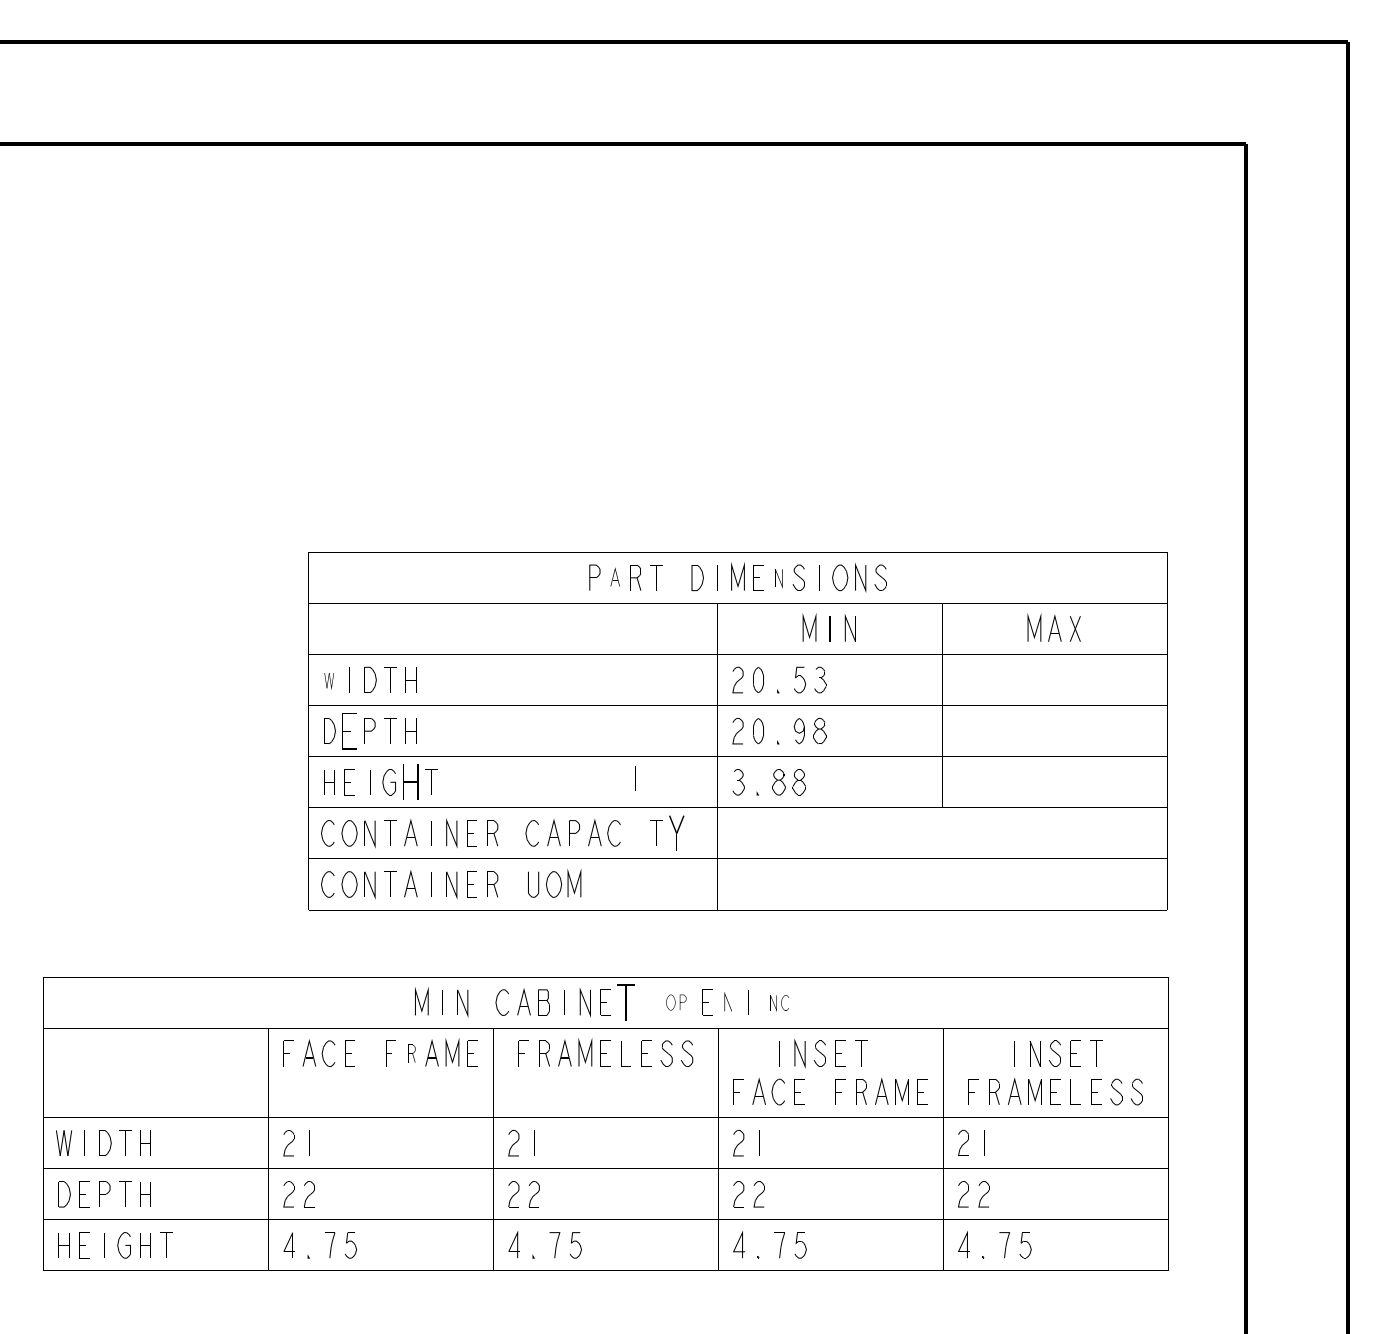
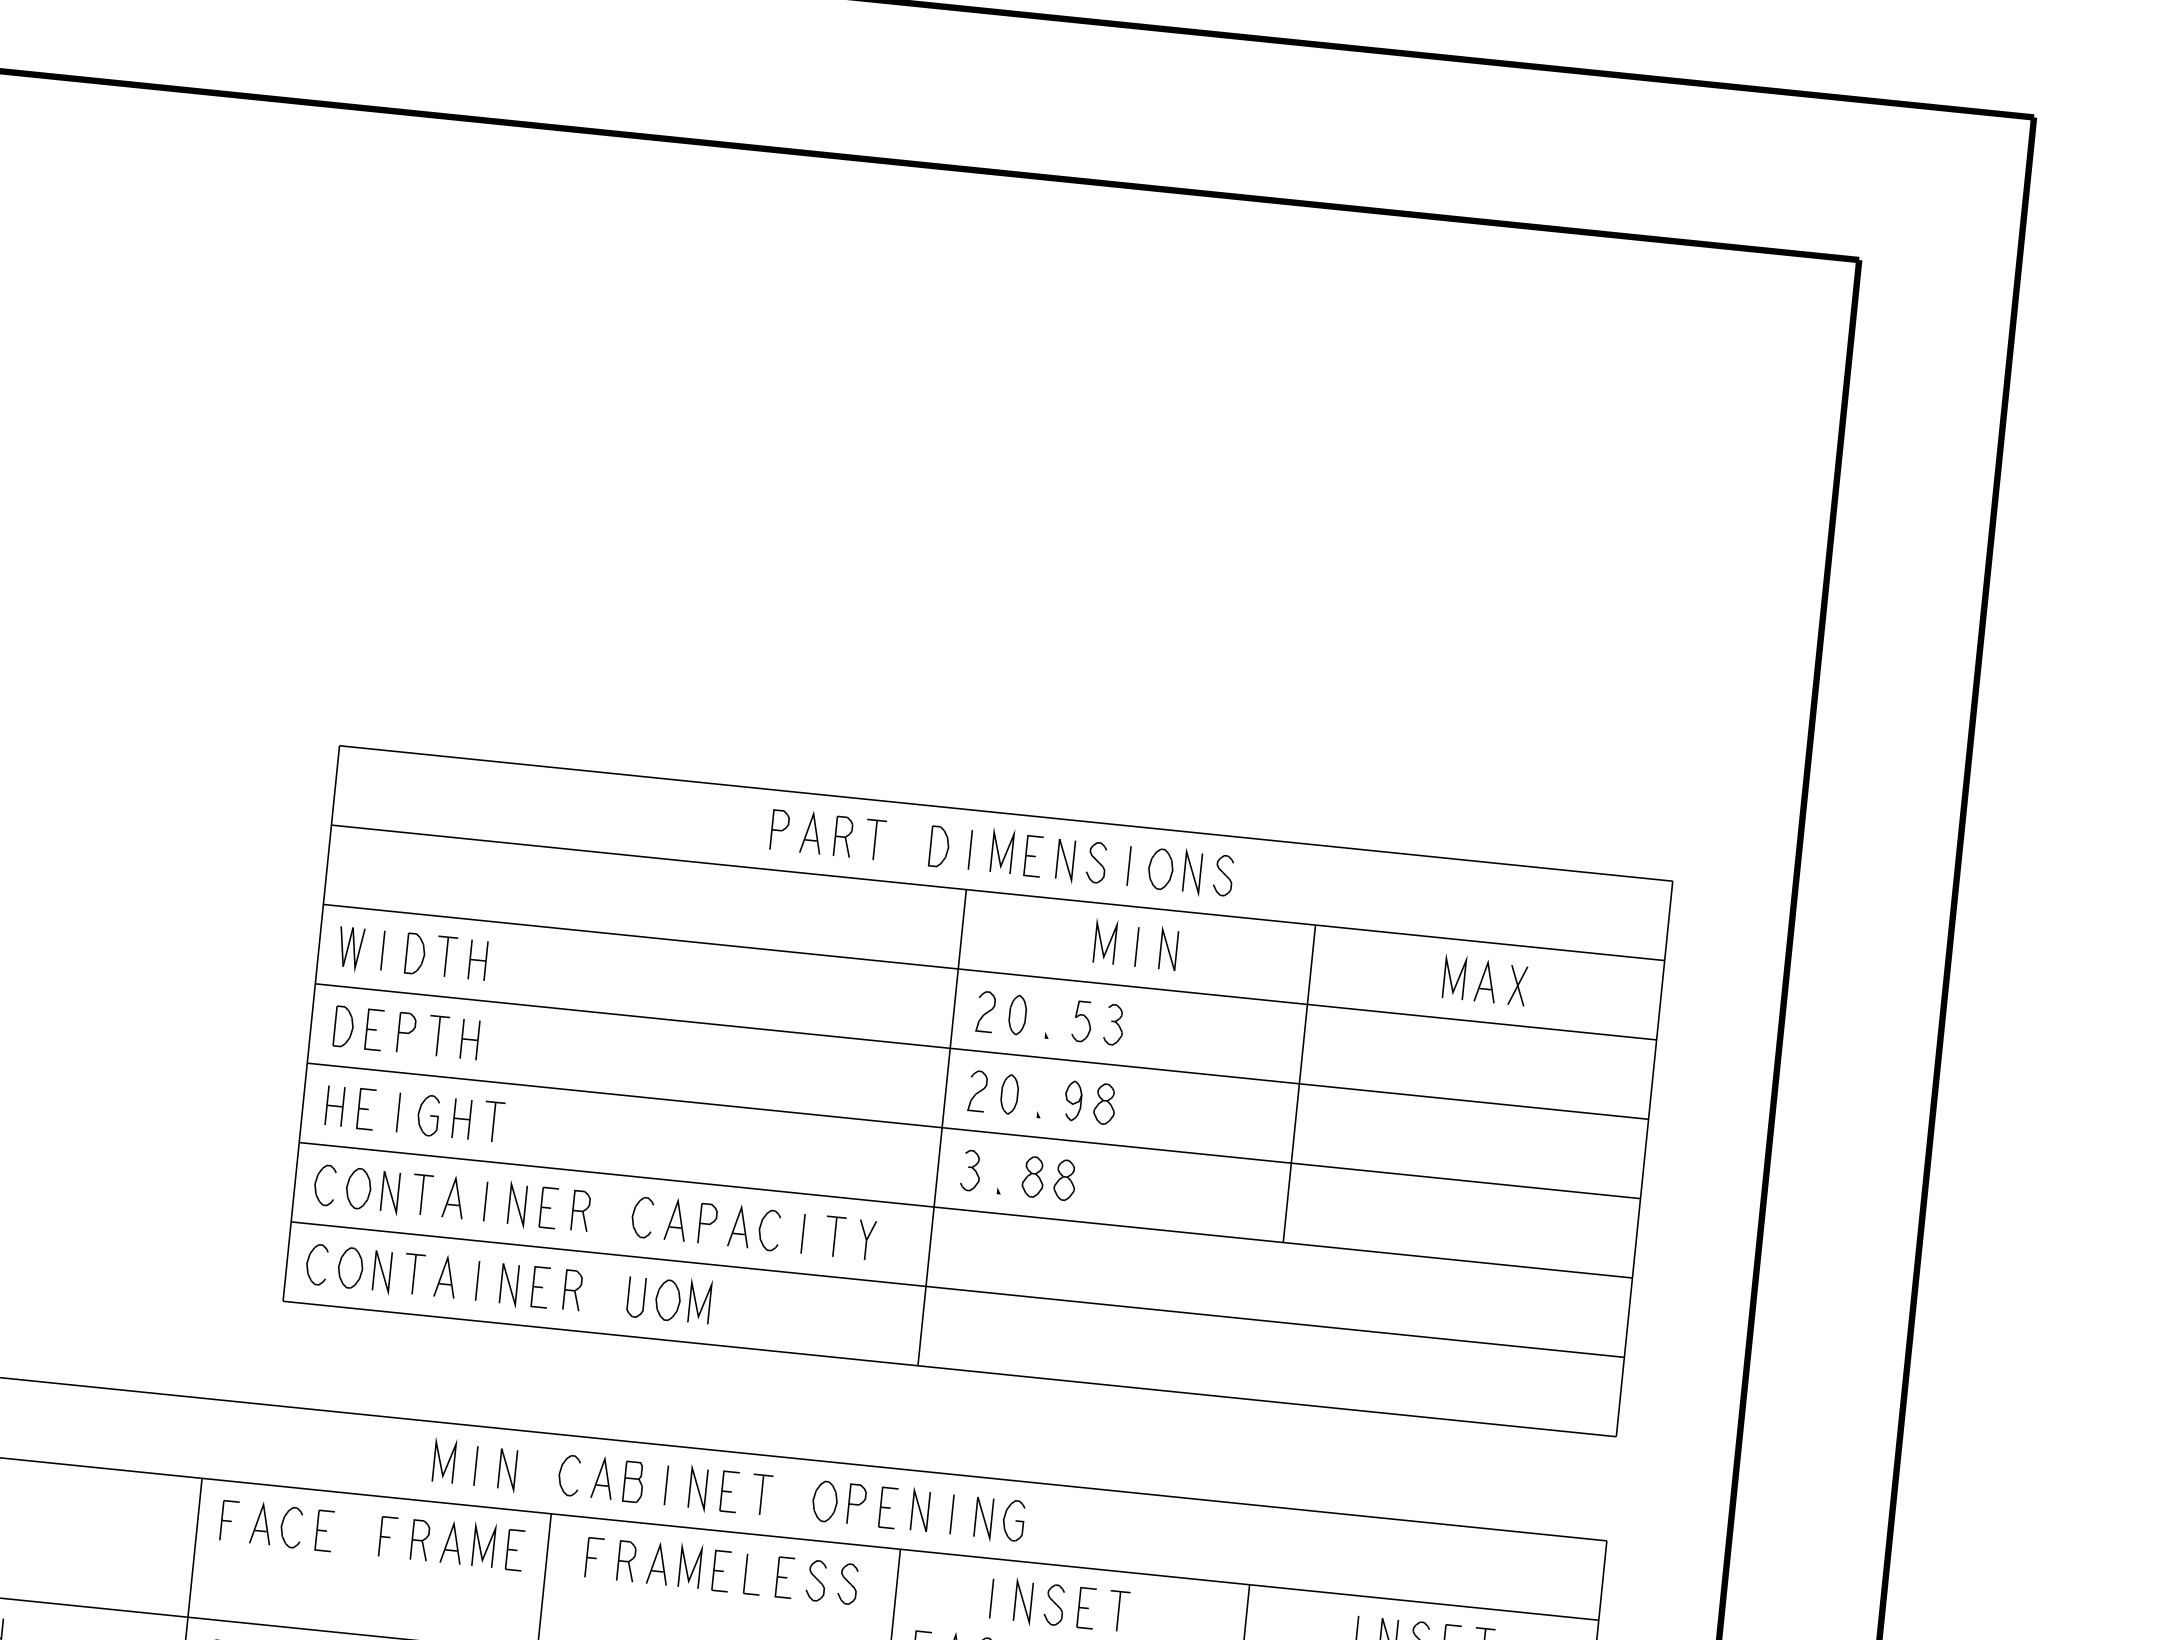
part: (614, 576) -> (810, 831), size x1.43
part: (778, 578) -> (1064, 860), size x1.43
part: (329, 681) -> (351, 949), size x1.67
part: (349, 730) -> (374, 1028), size x0.71
line: (635, 778) -> (802, 1233), moved
part: (410, 782) -> (461, 1119), size x0.71
part: (676, 832) -> (866, 1238), size x0.71
part: (626, 1001) -> (762, 1493), size x0.71
part: (727, 1001) -> (918, 1509), size x1.43
part: (676, 1002) -> (839, 1502), size x1.67
part: (779, 1003) -> (999, 1520), size x1.67
part: (411, 1053) -> (420, 1540), size x1.43

